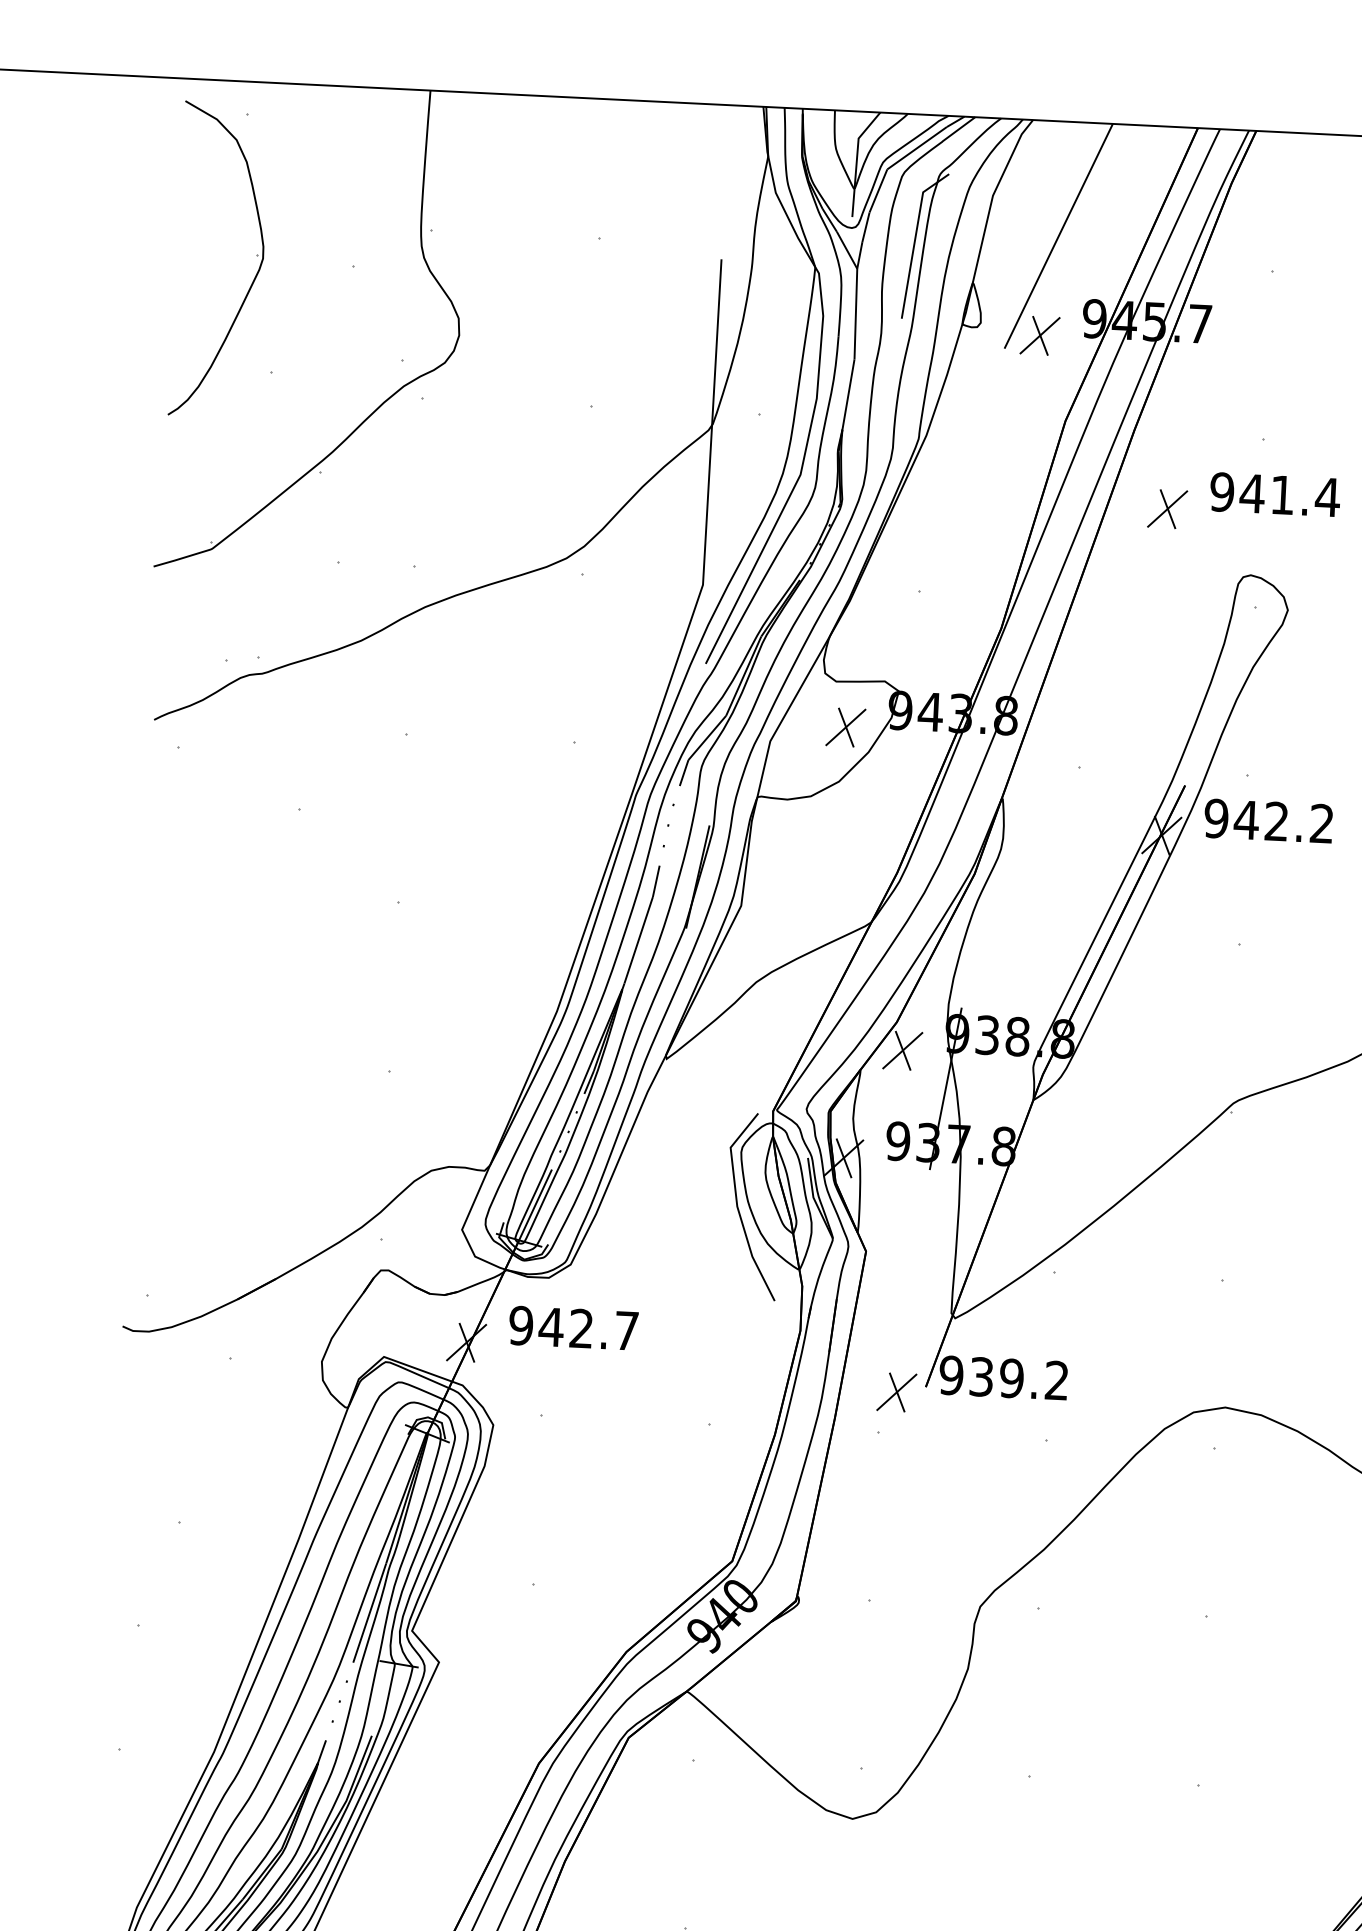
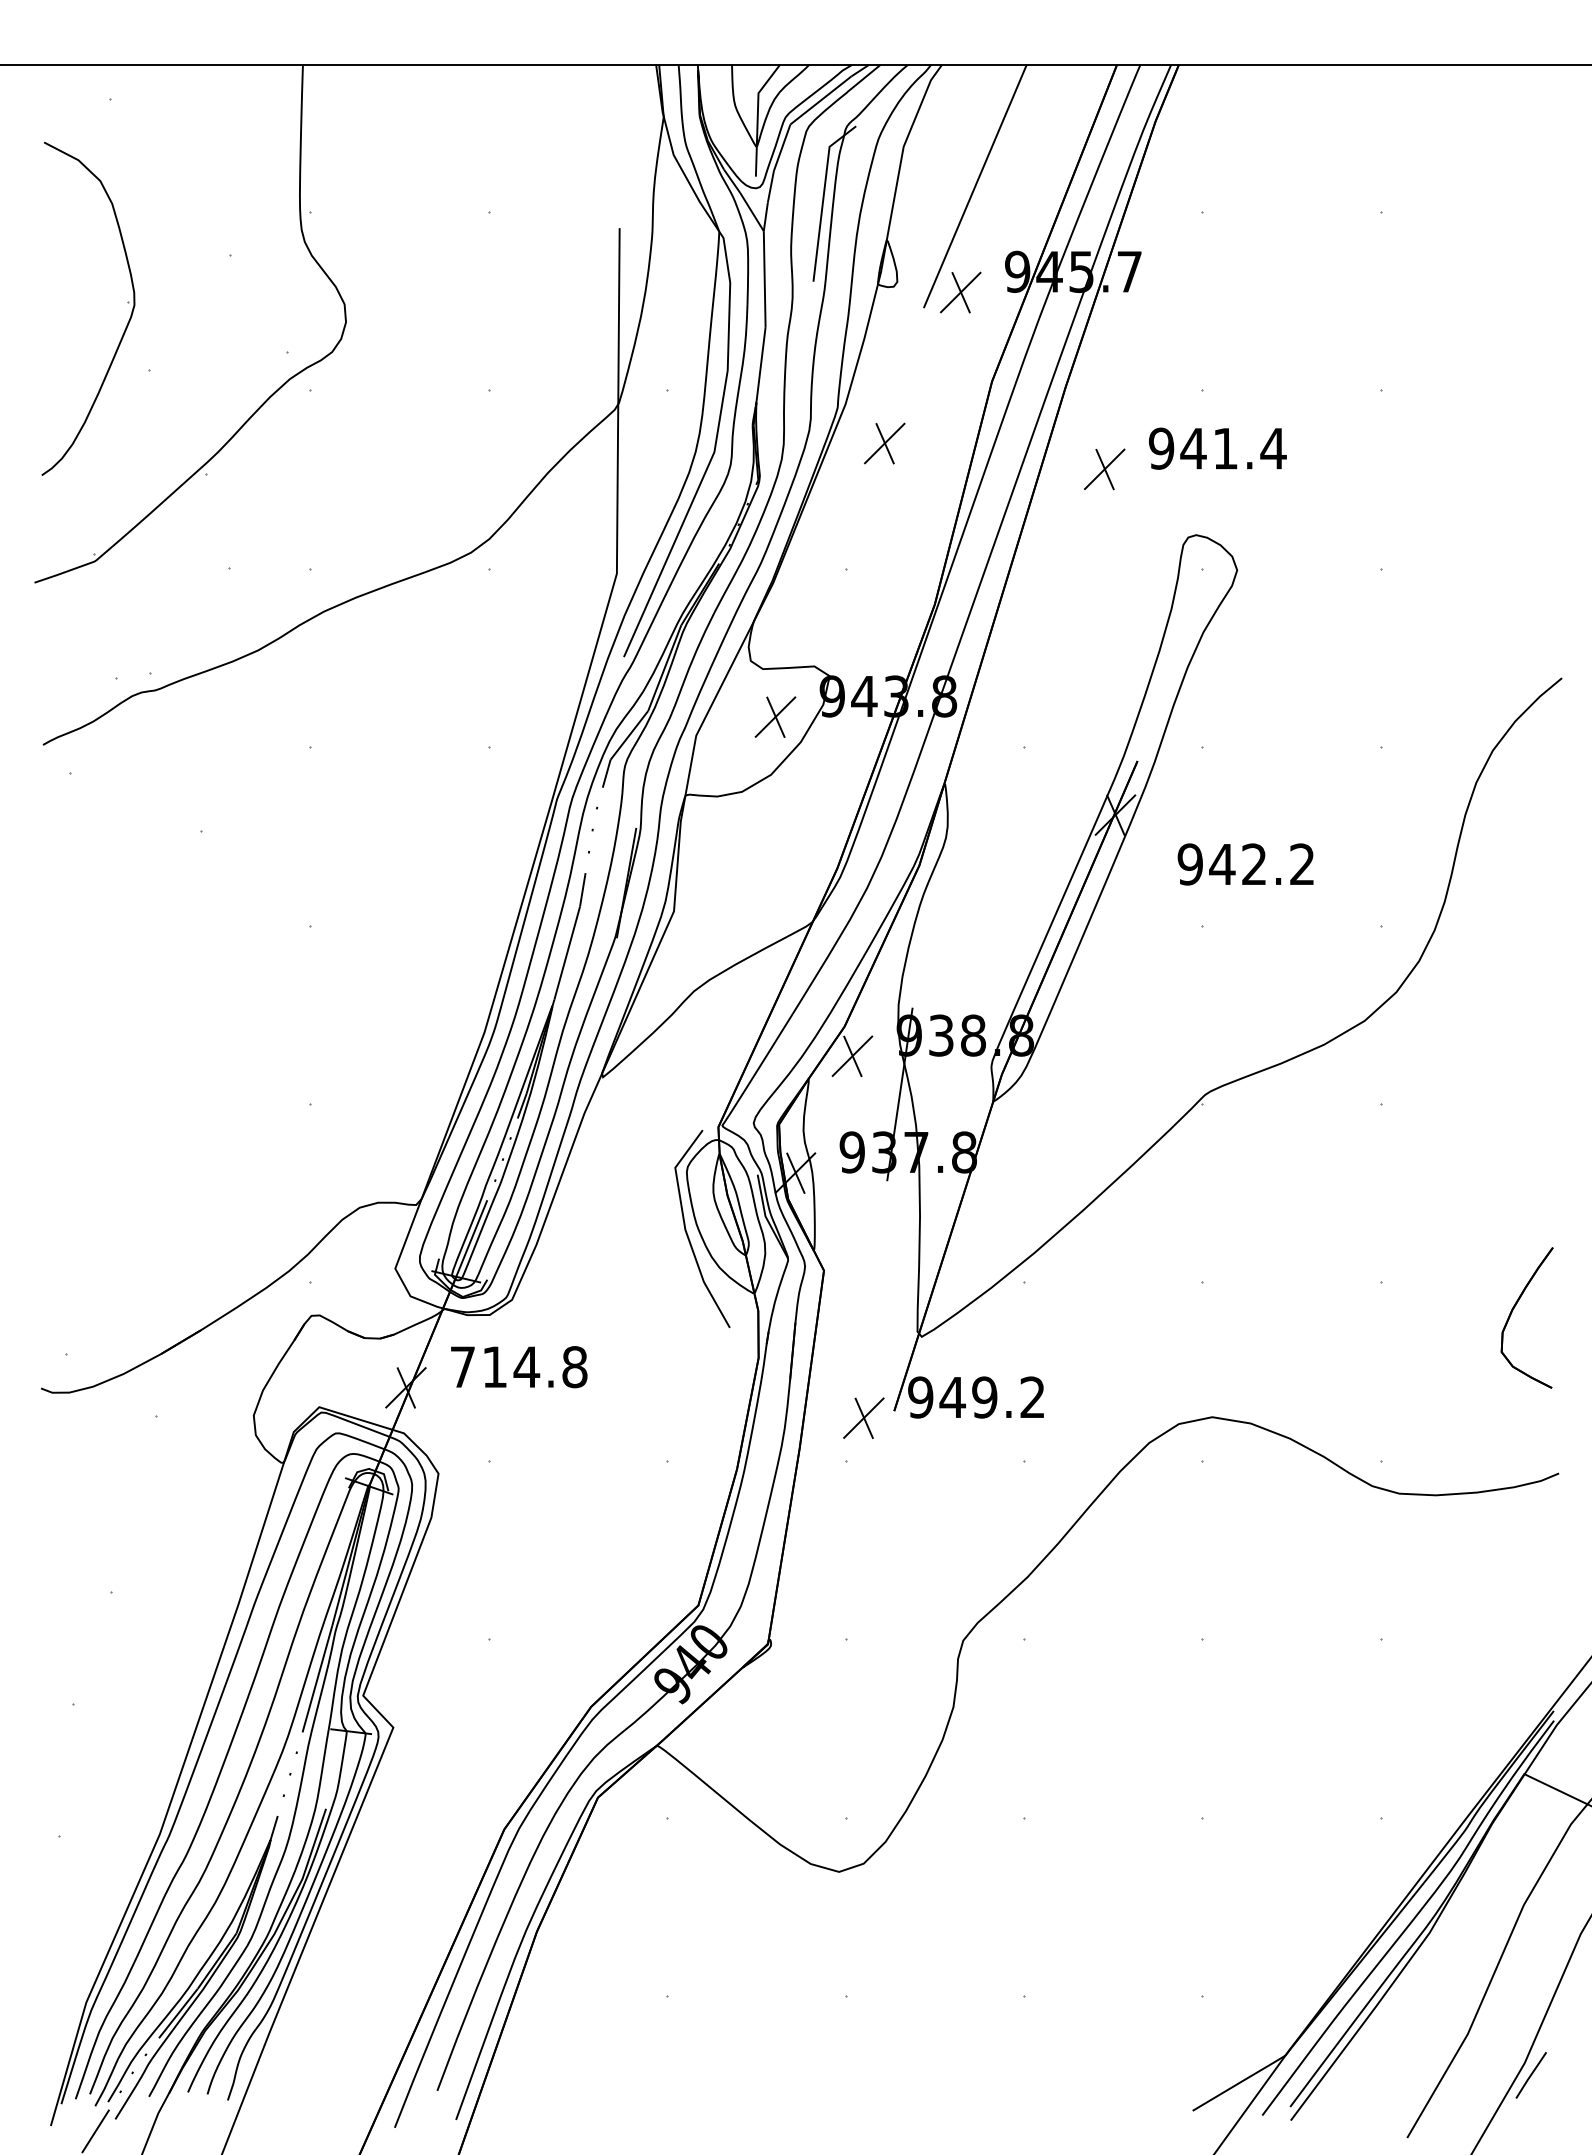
part: (256, 255) -> (127, 302), moved
part: (961, 474) -> (884, 443), added
text: (1268, 821) -> (1245, 864), moved
text: (573, 1328) -> (518, 1367), 942.7 -> 714.8
text: (981, 1376) -> (952, 1397), 939.2 -> 949.2

